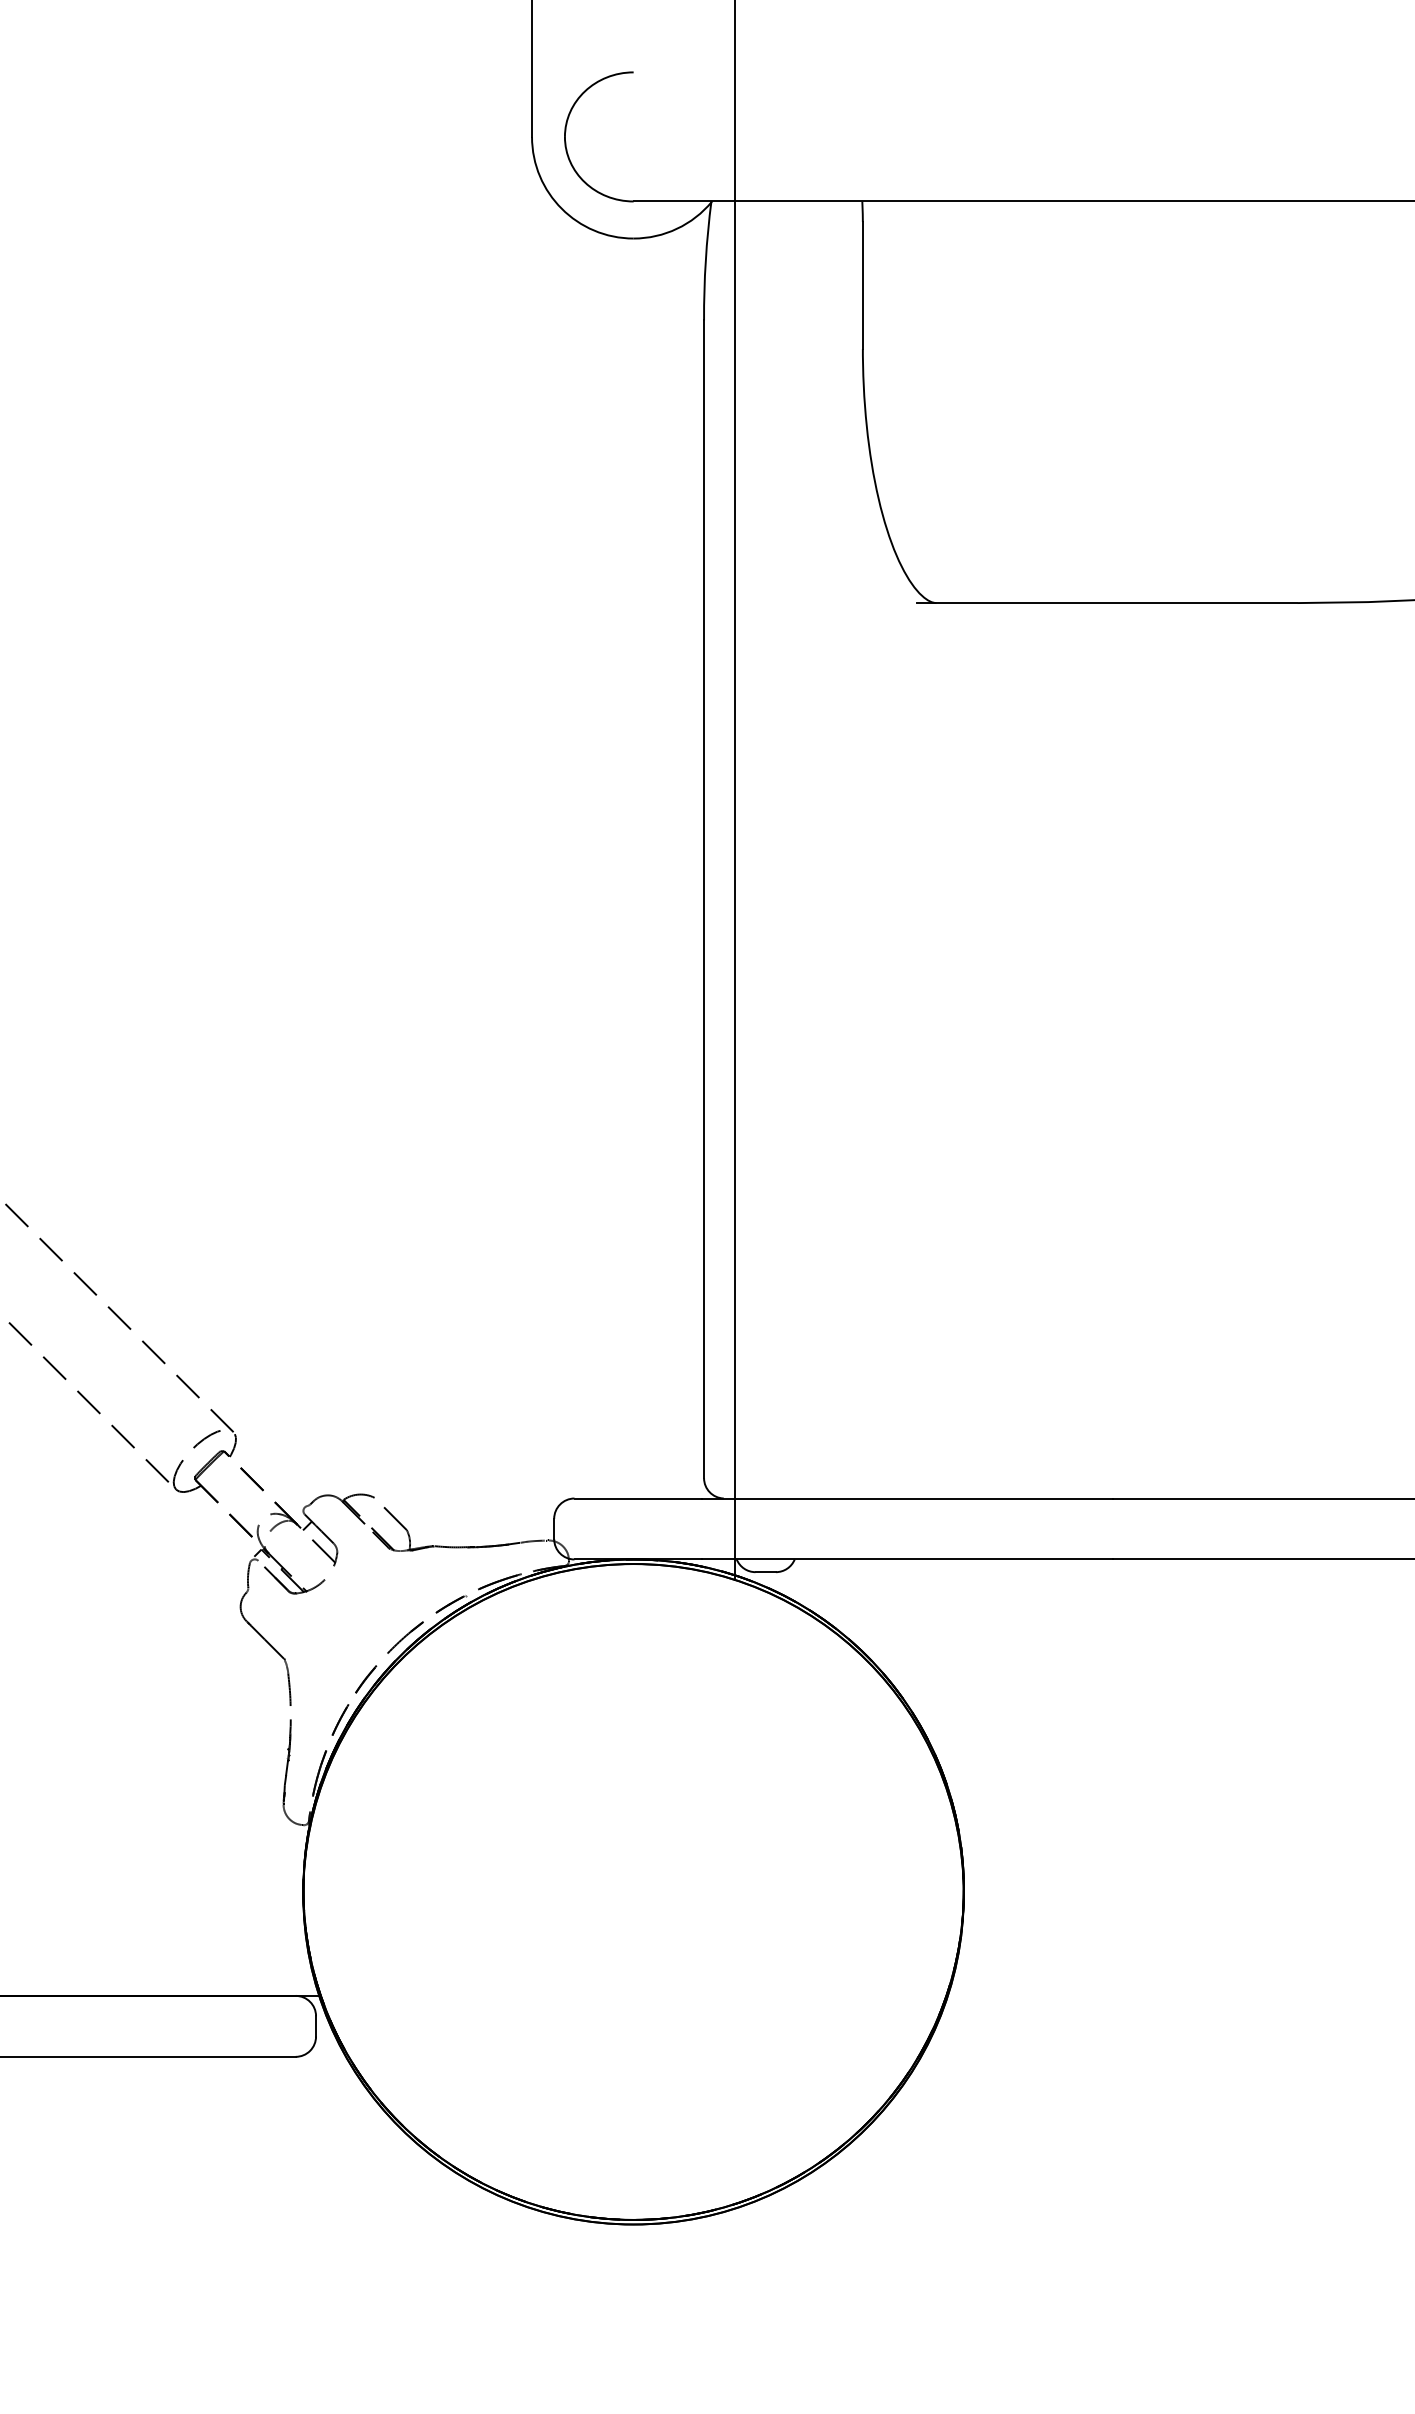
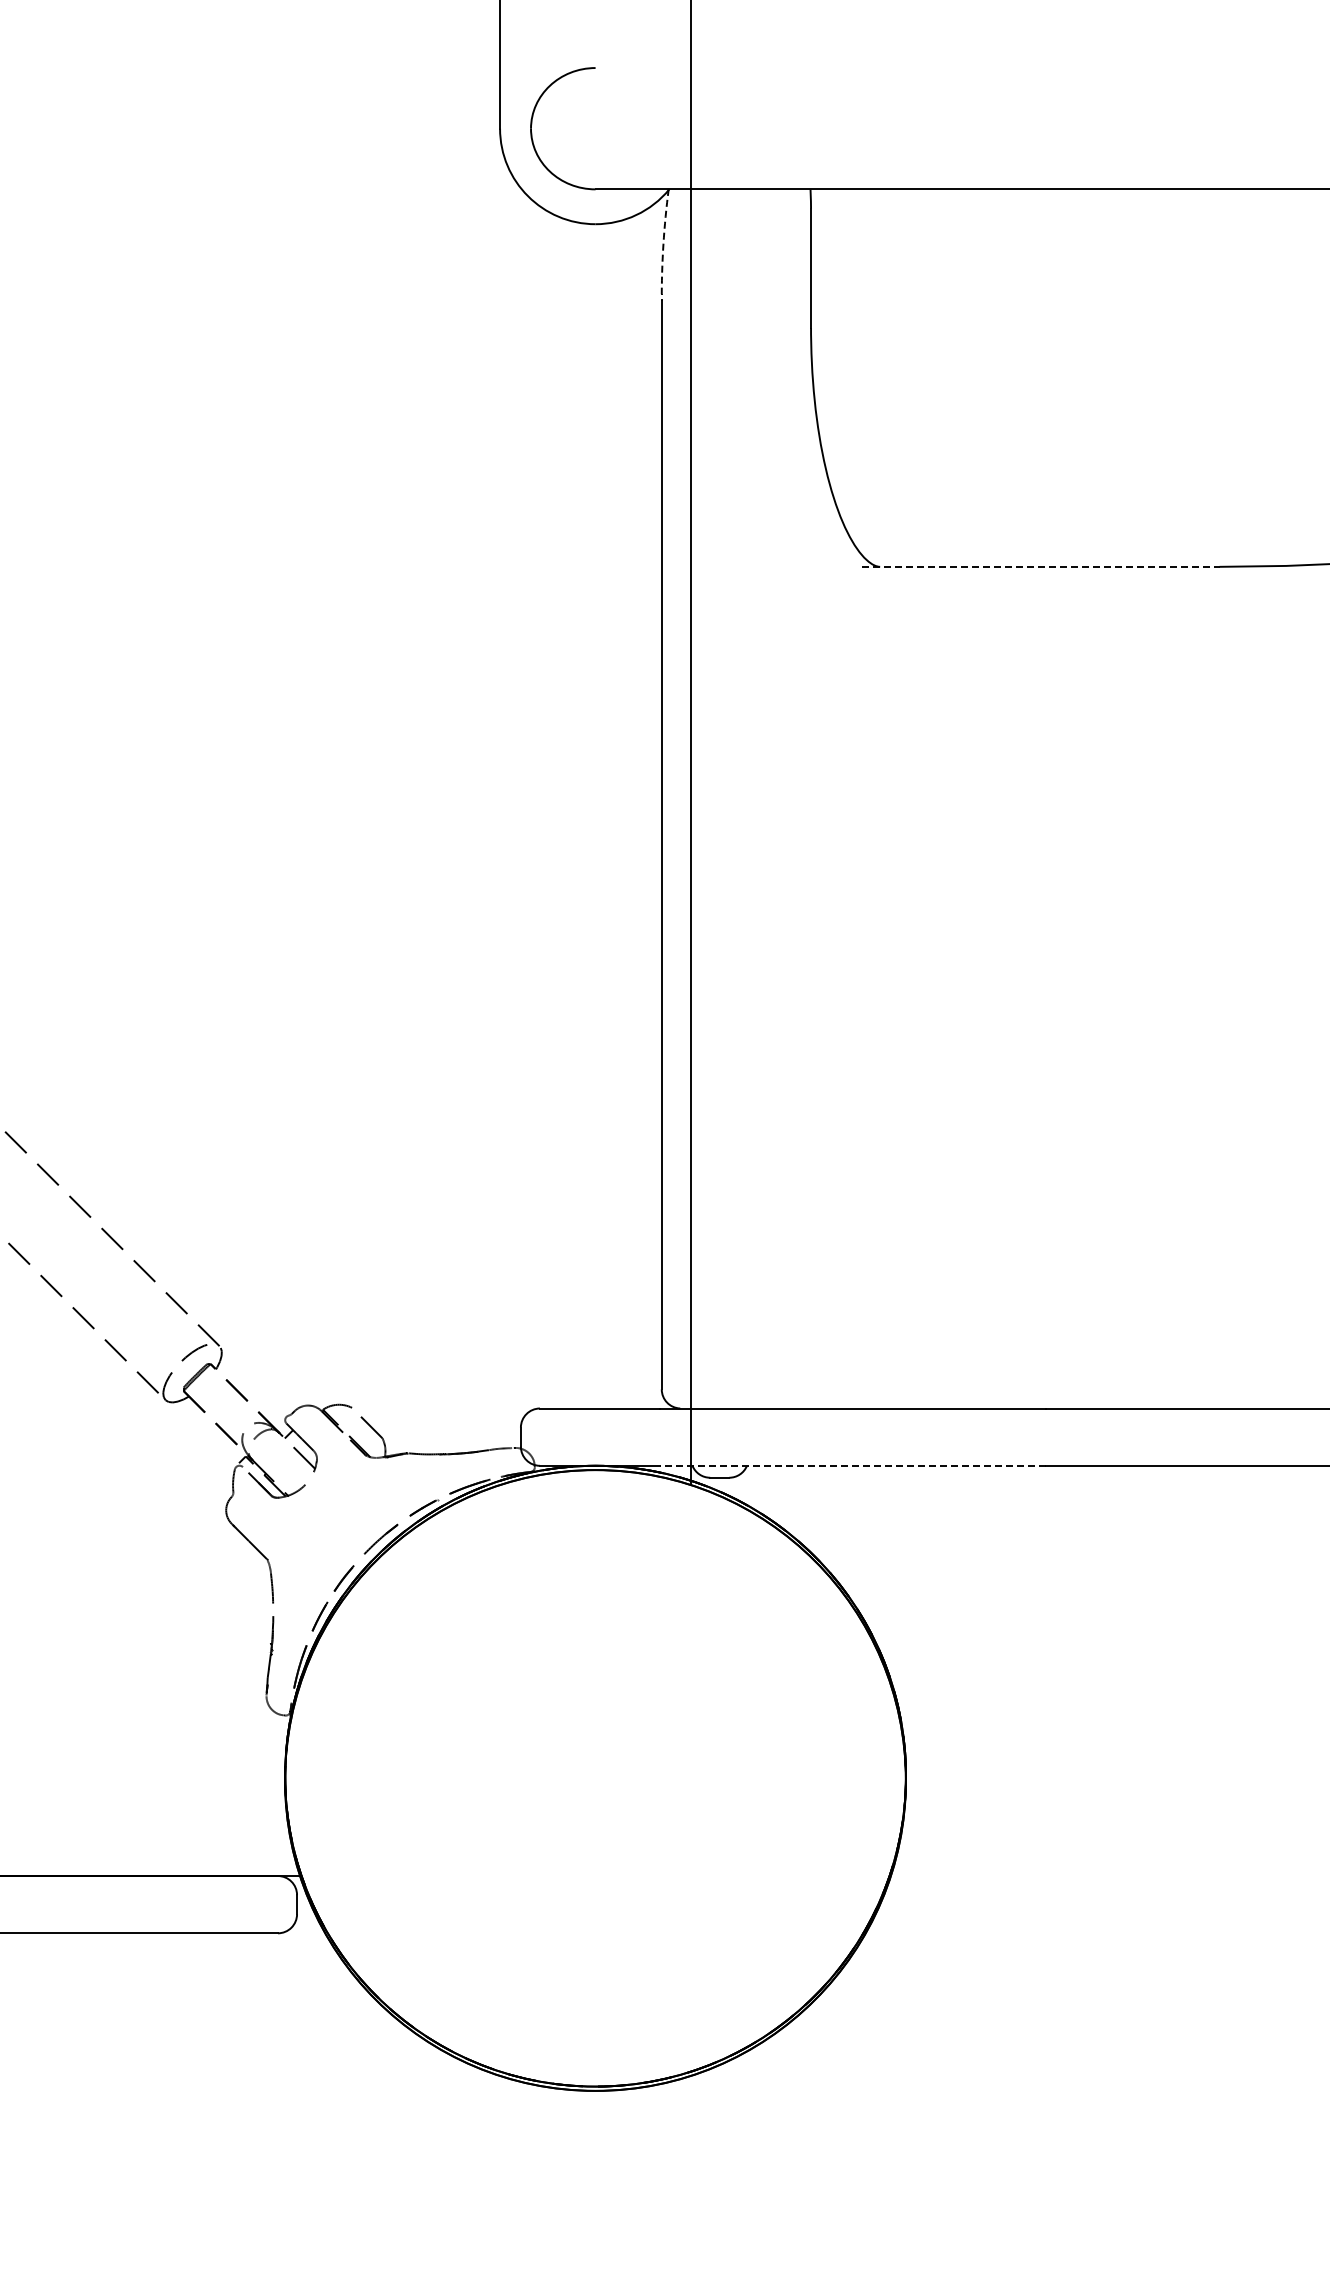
arc: (705, 260) -> (663, 244), solid -> dashed
line: (1106, 602) -> (1040, 566), solid -> dashed
line: (906, 1559) -> (852, 1465), solid -> dashed

